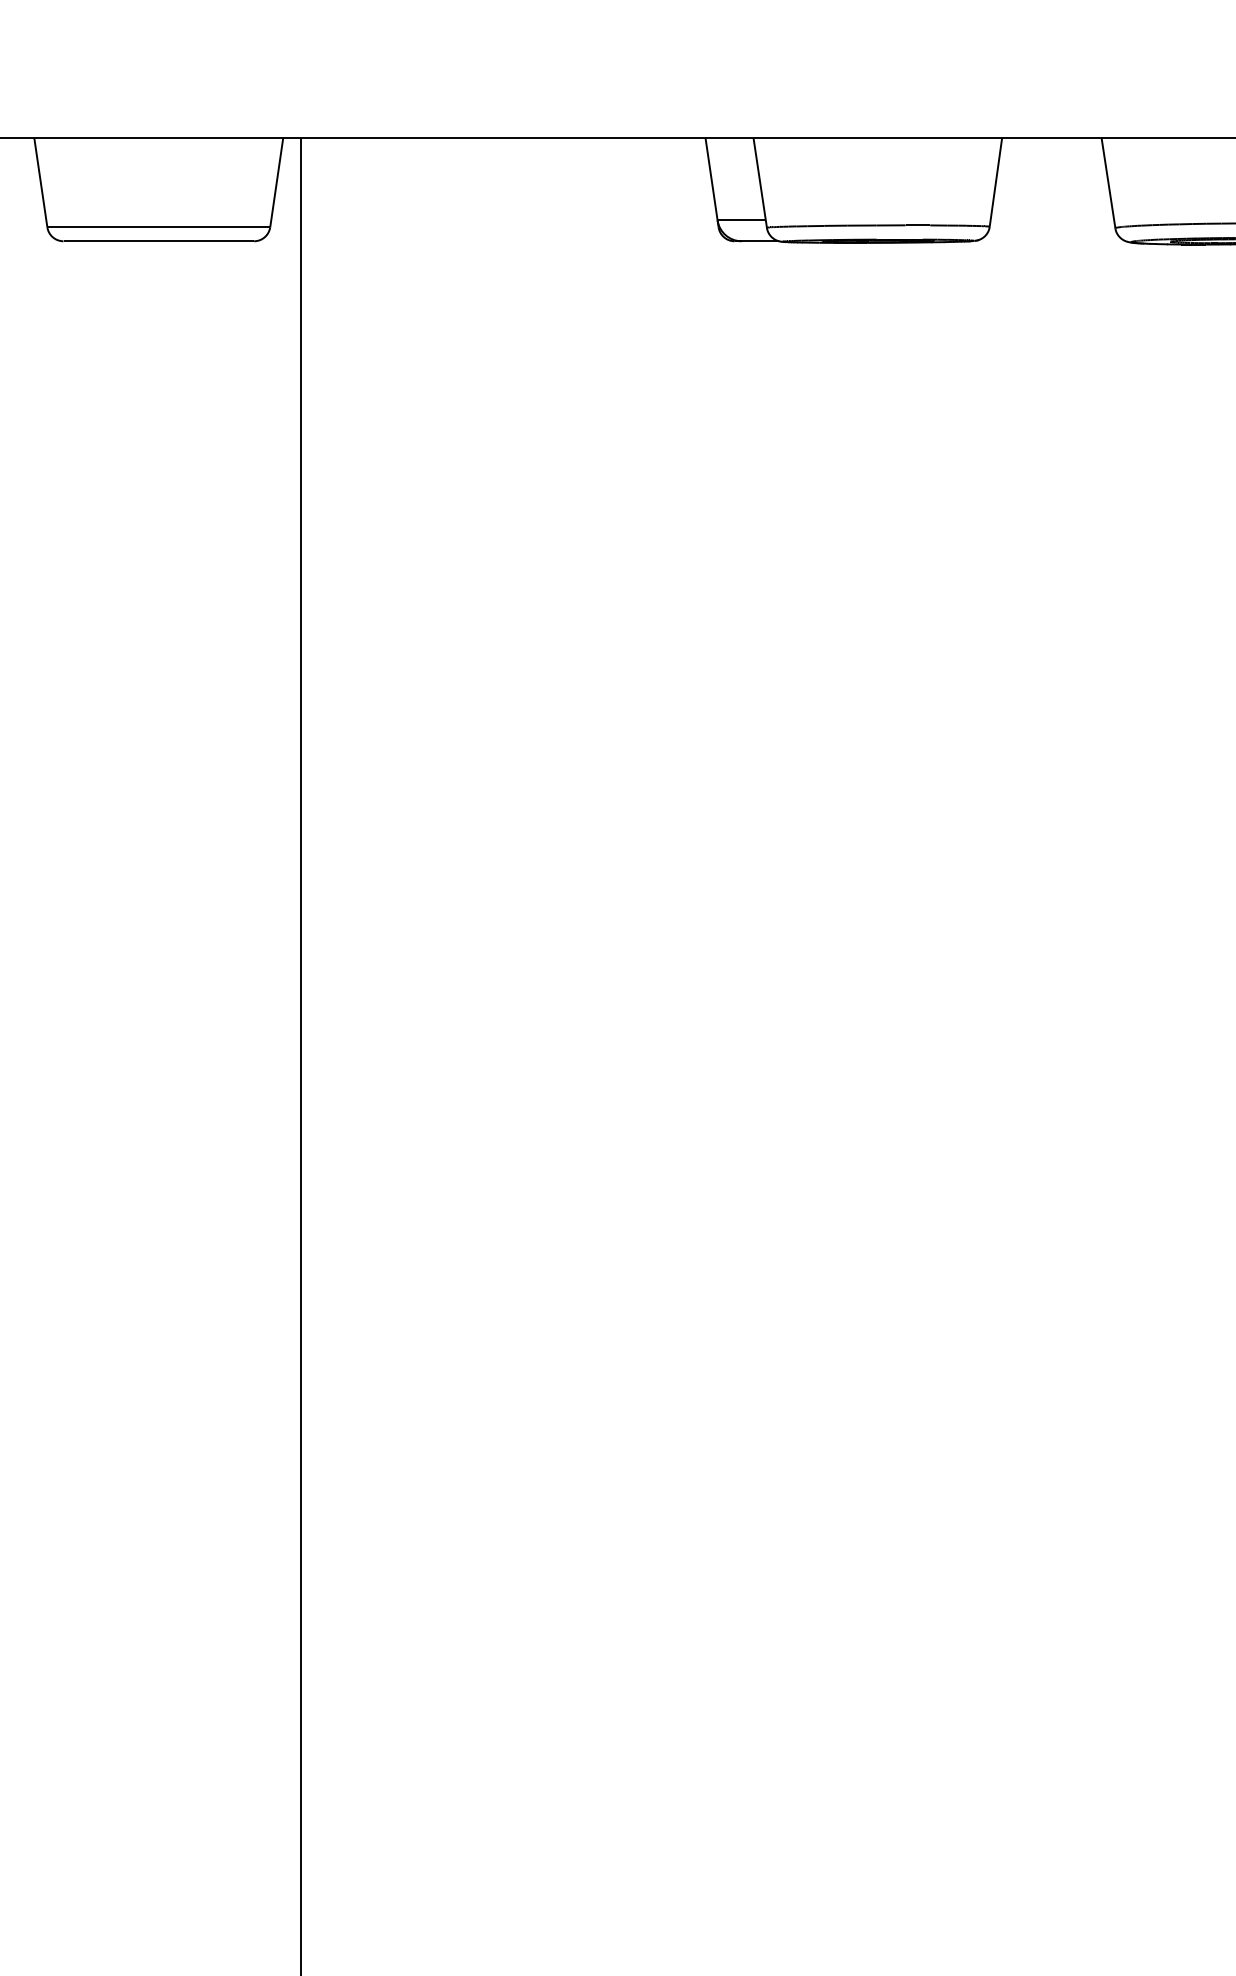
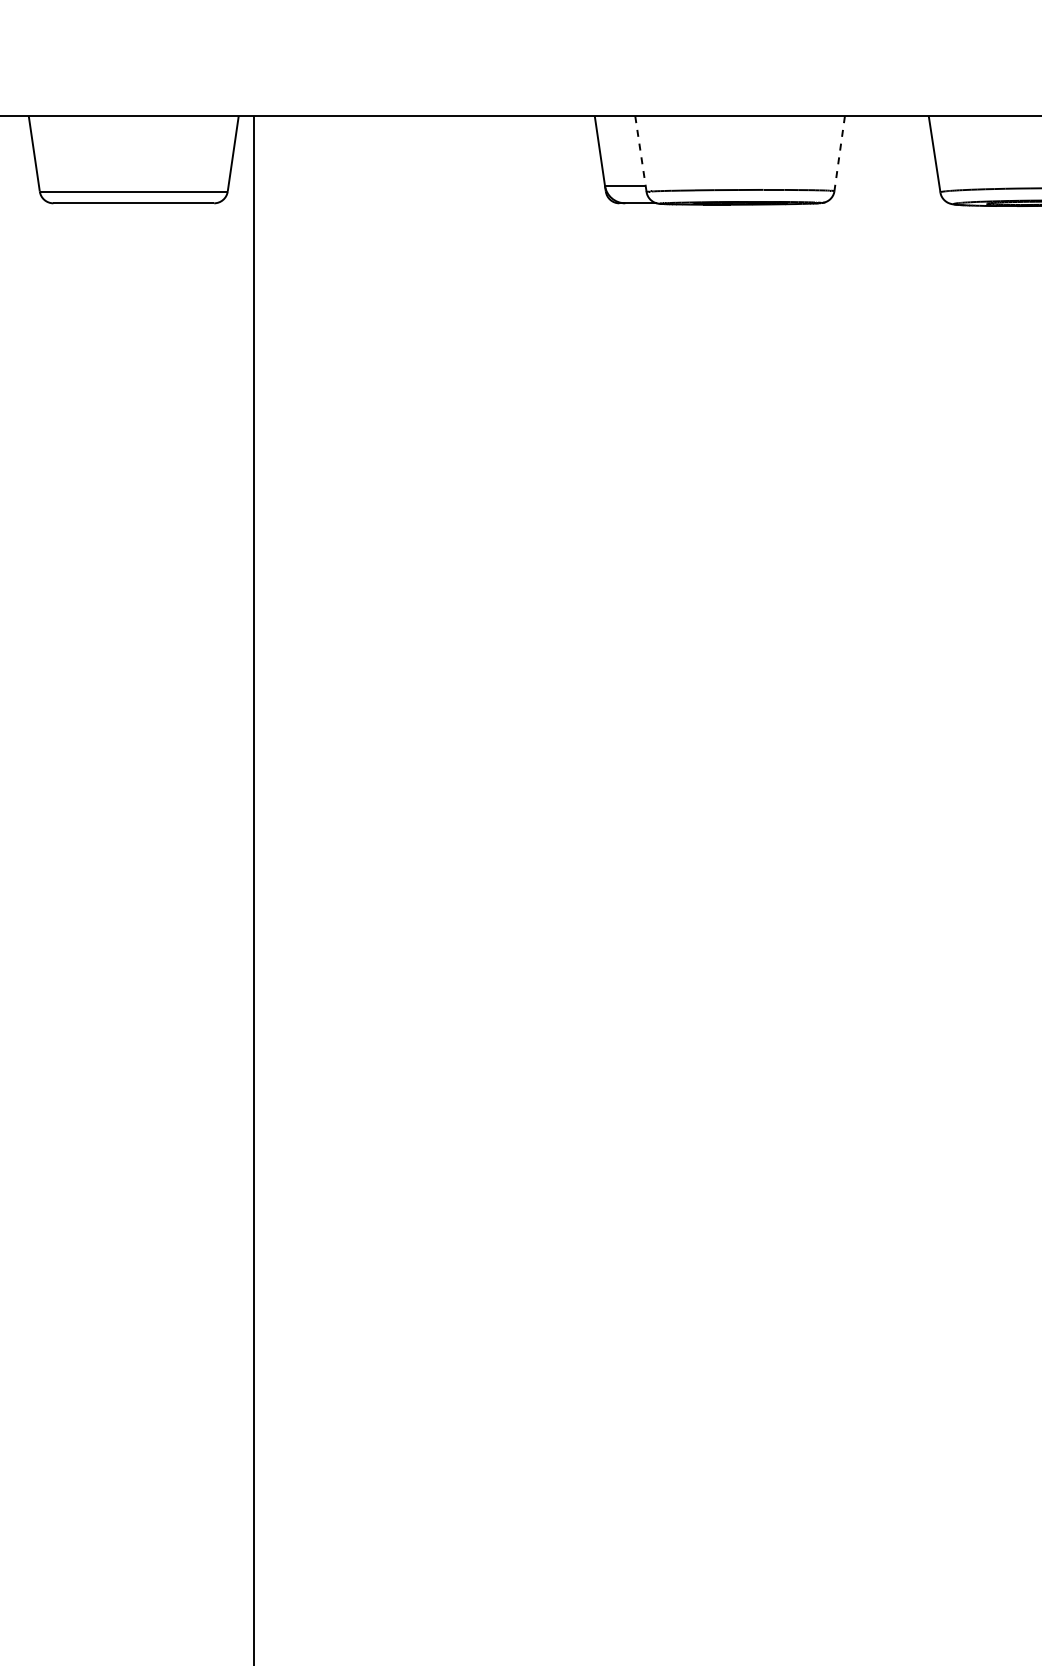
line: (995, 182) -> (839, 153), solid -> dashed
line: (760, 183) -> (641, 154), solid -> dashed

